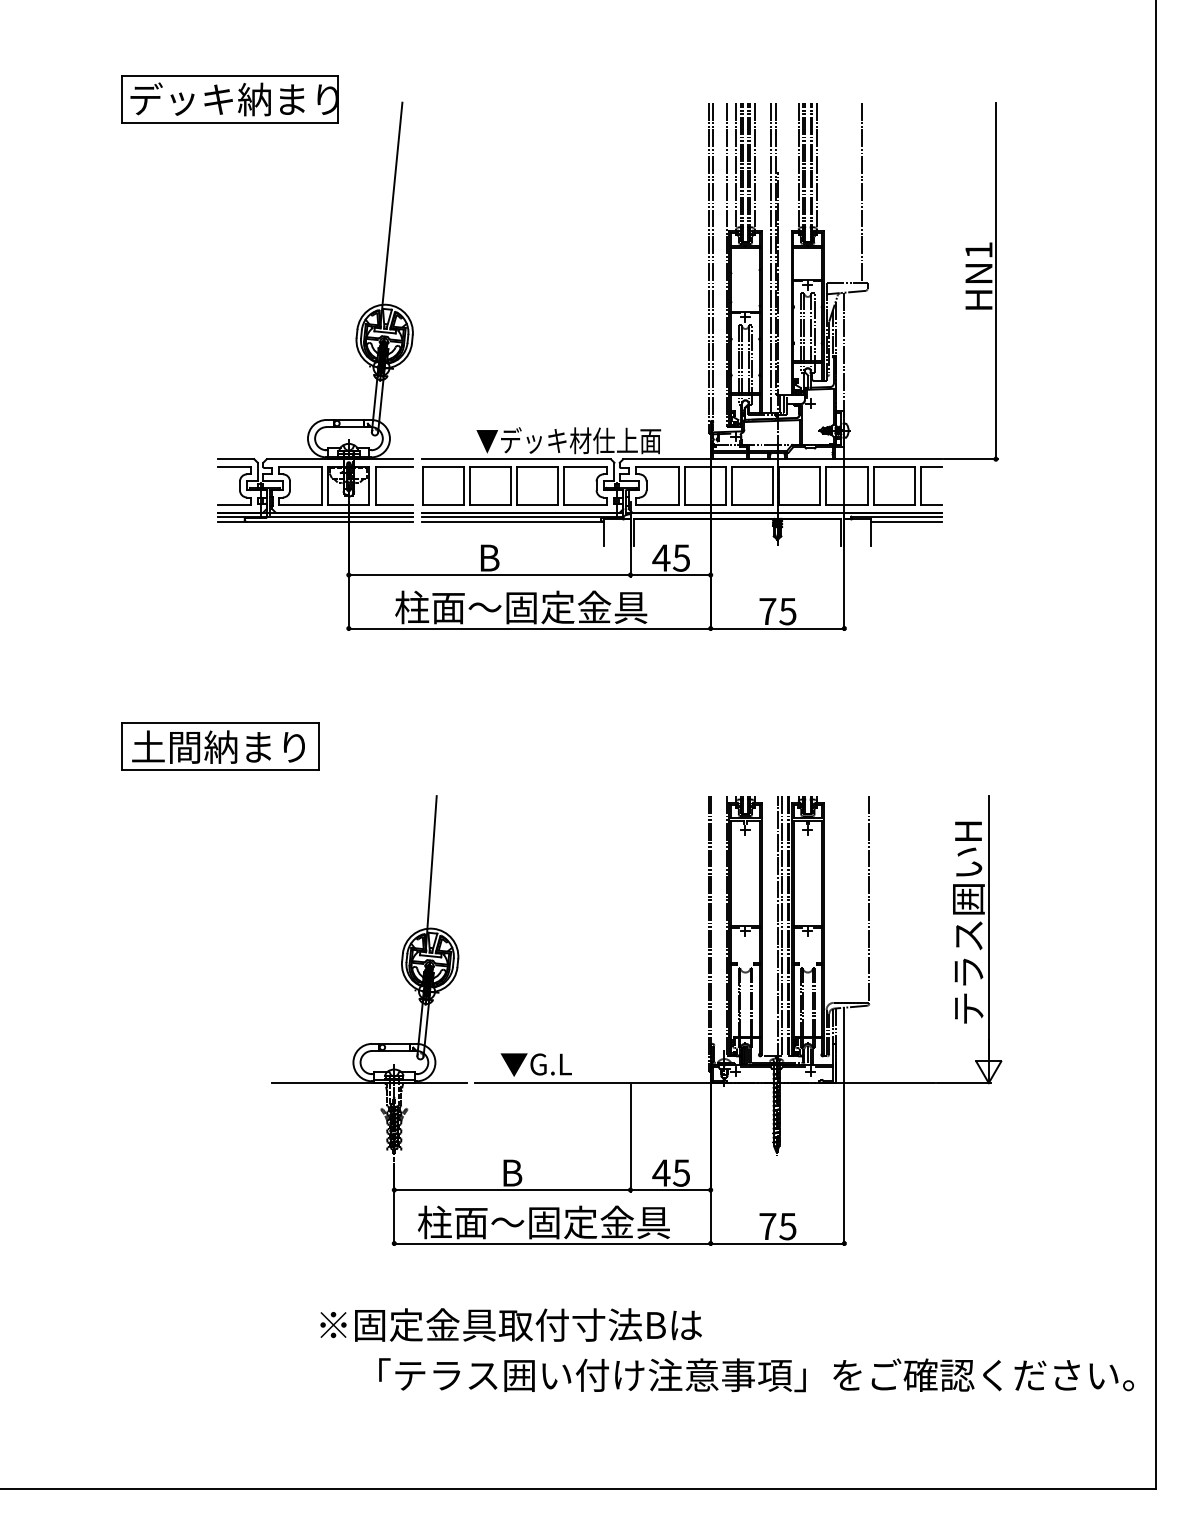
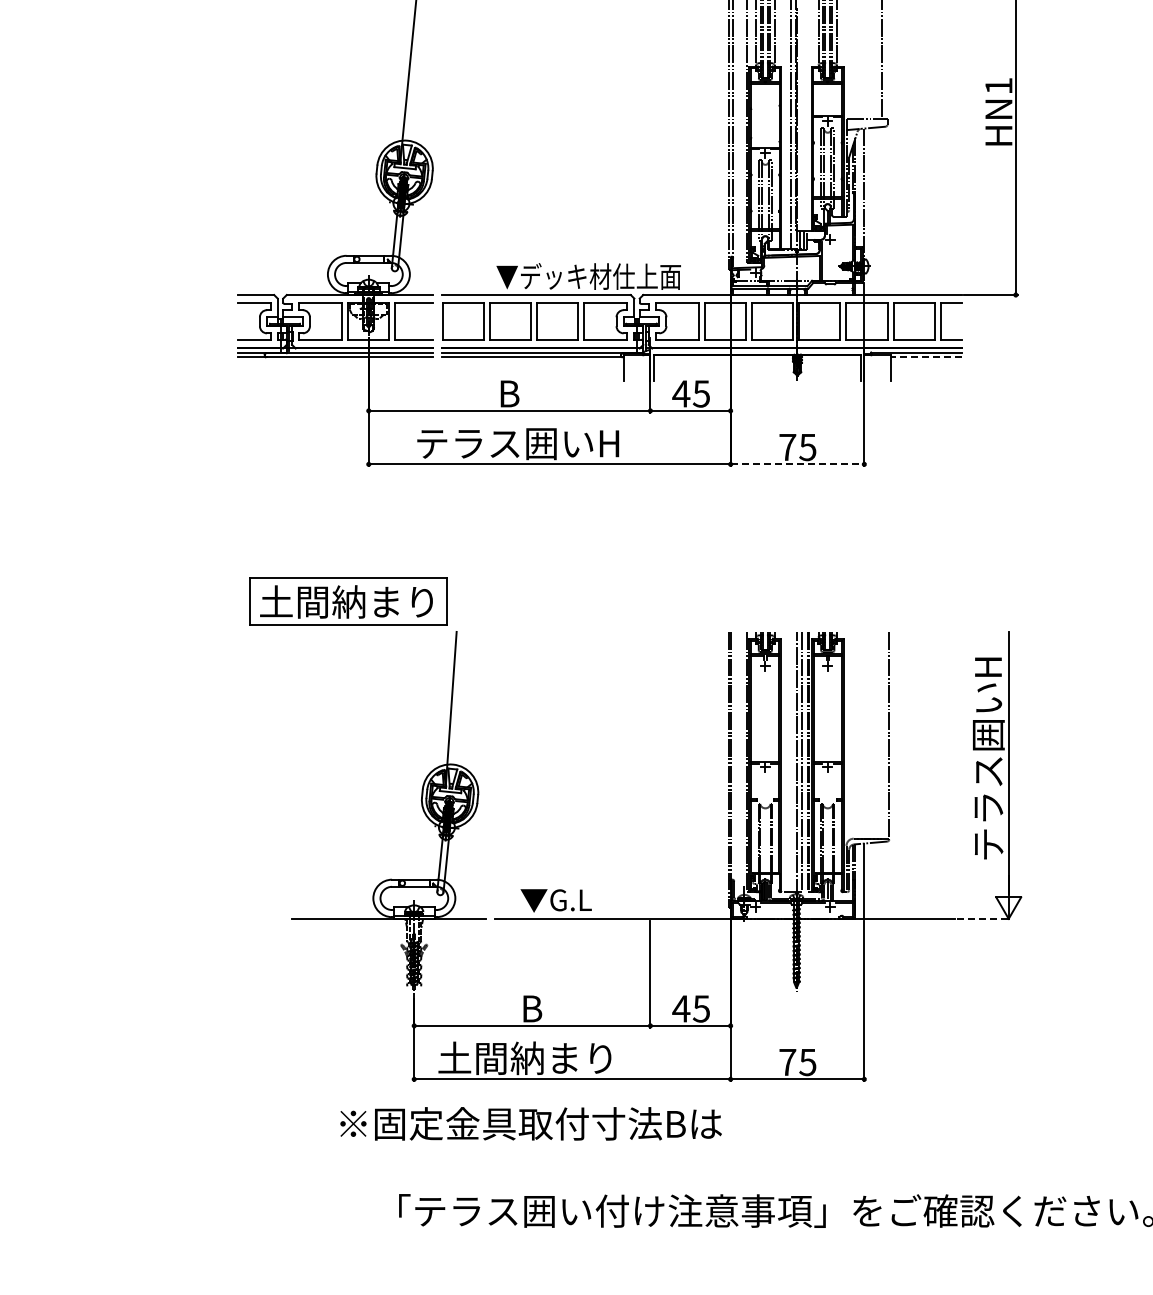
line: (906, 521) -> (926, 357), solid -> dashed
text: (521, 607) -> (541, 443), 柱面～固定金具 -> テラス囲いH
line: (777, 628) -> (797, 464), solid -> dashed
part: (220, 746) -> (348, 601), moved
line: (963, 1083) -> (983, 919), solid -> dashed
text: (543, 1222) -> (563, 1058), 柱面～固定金具 -> 土間納まり
text: (510, 1324) -> (530, 1123), moved

